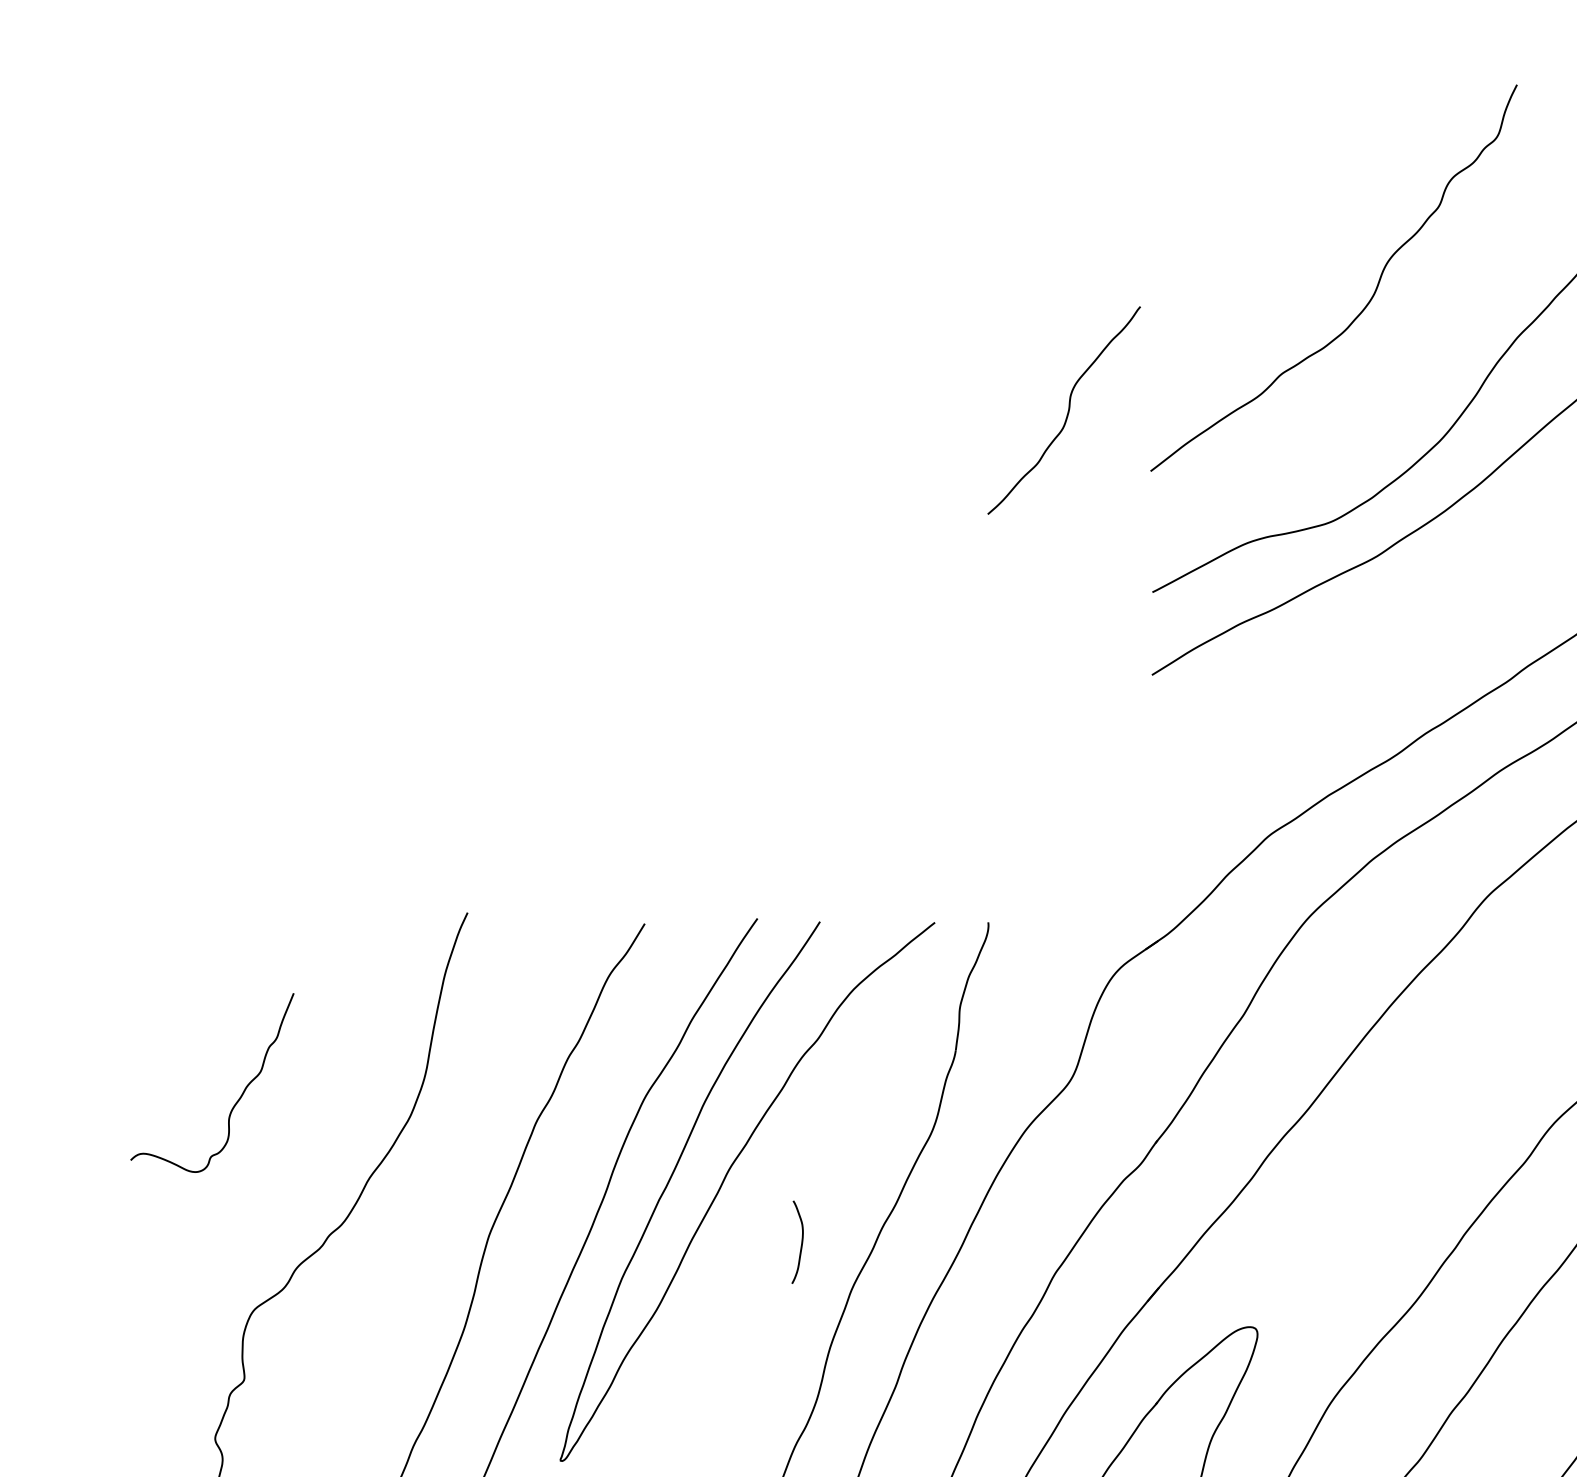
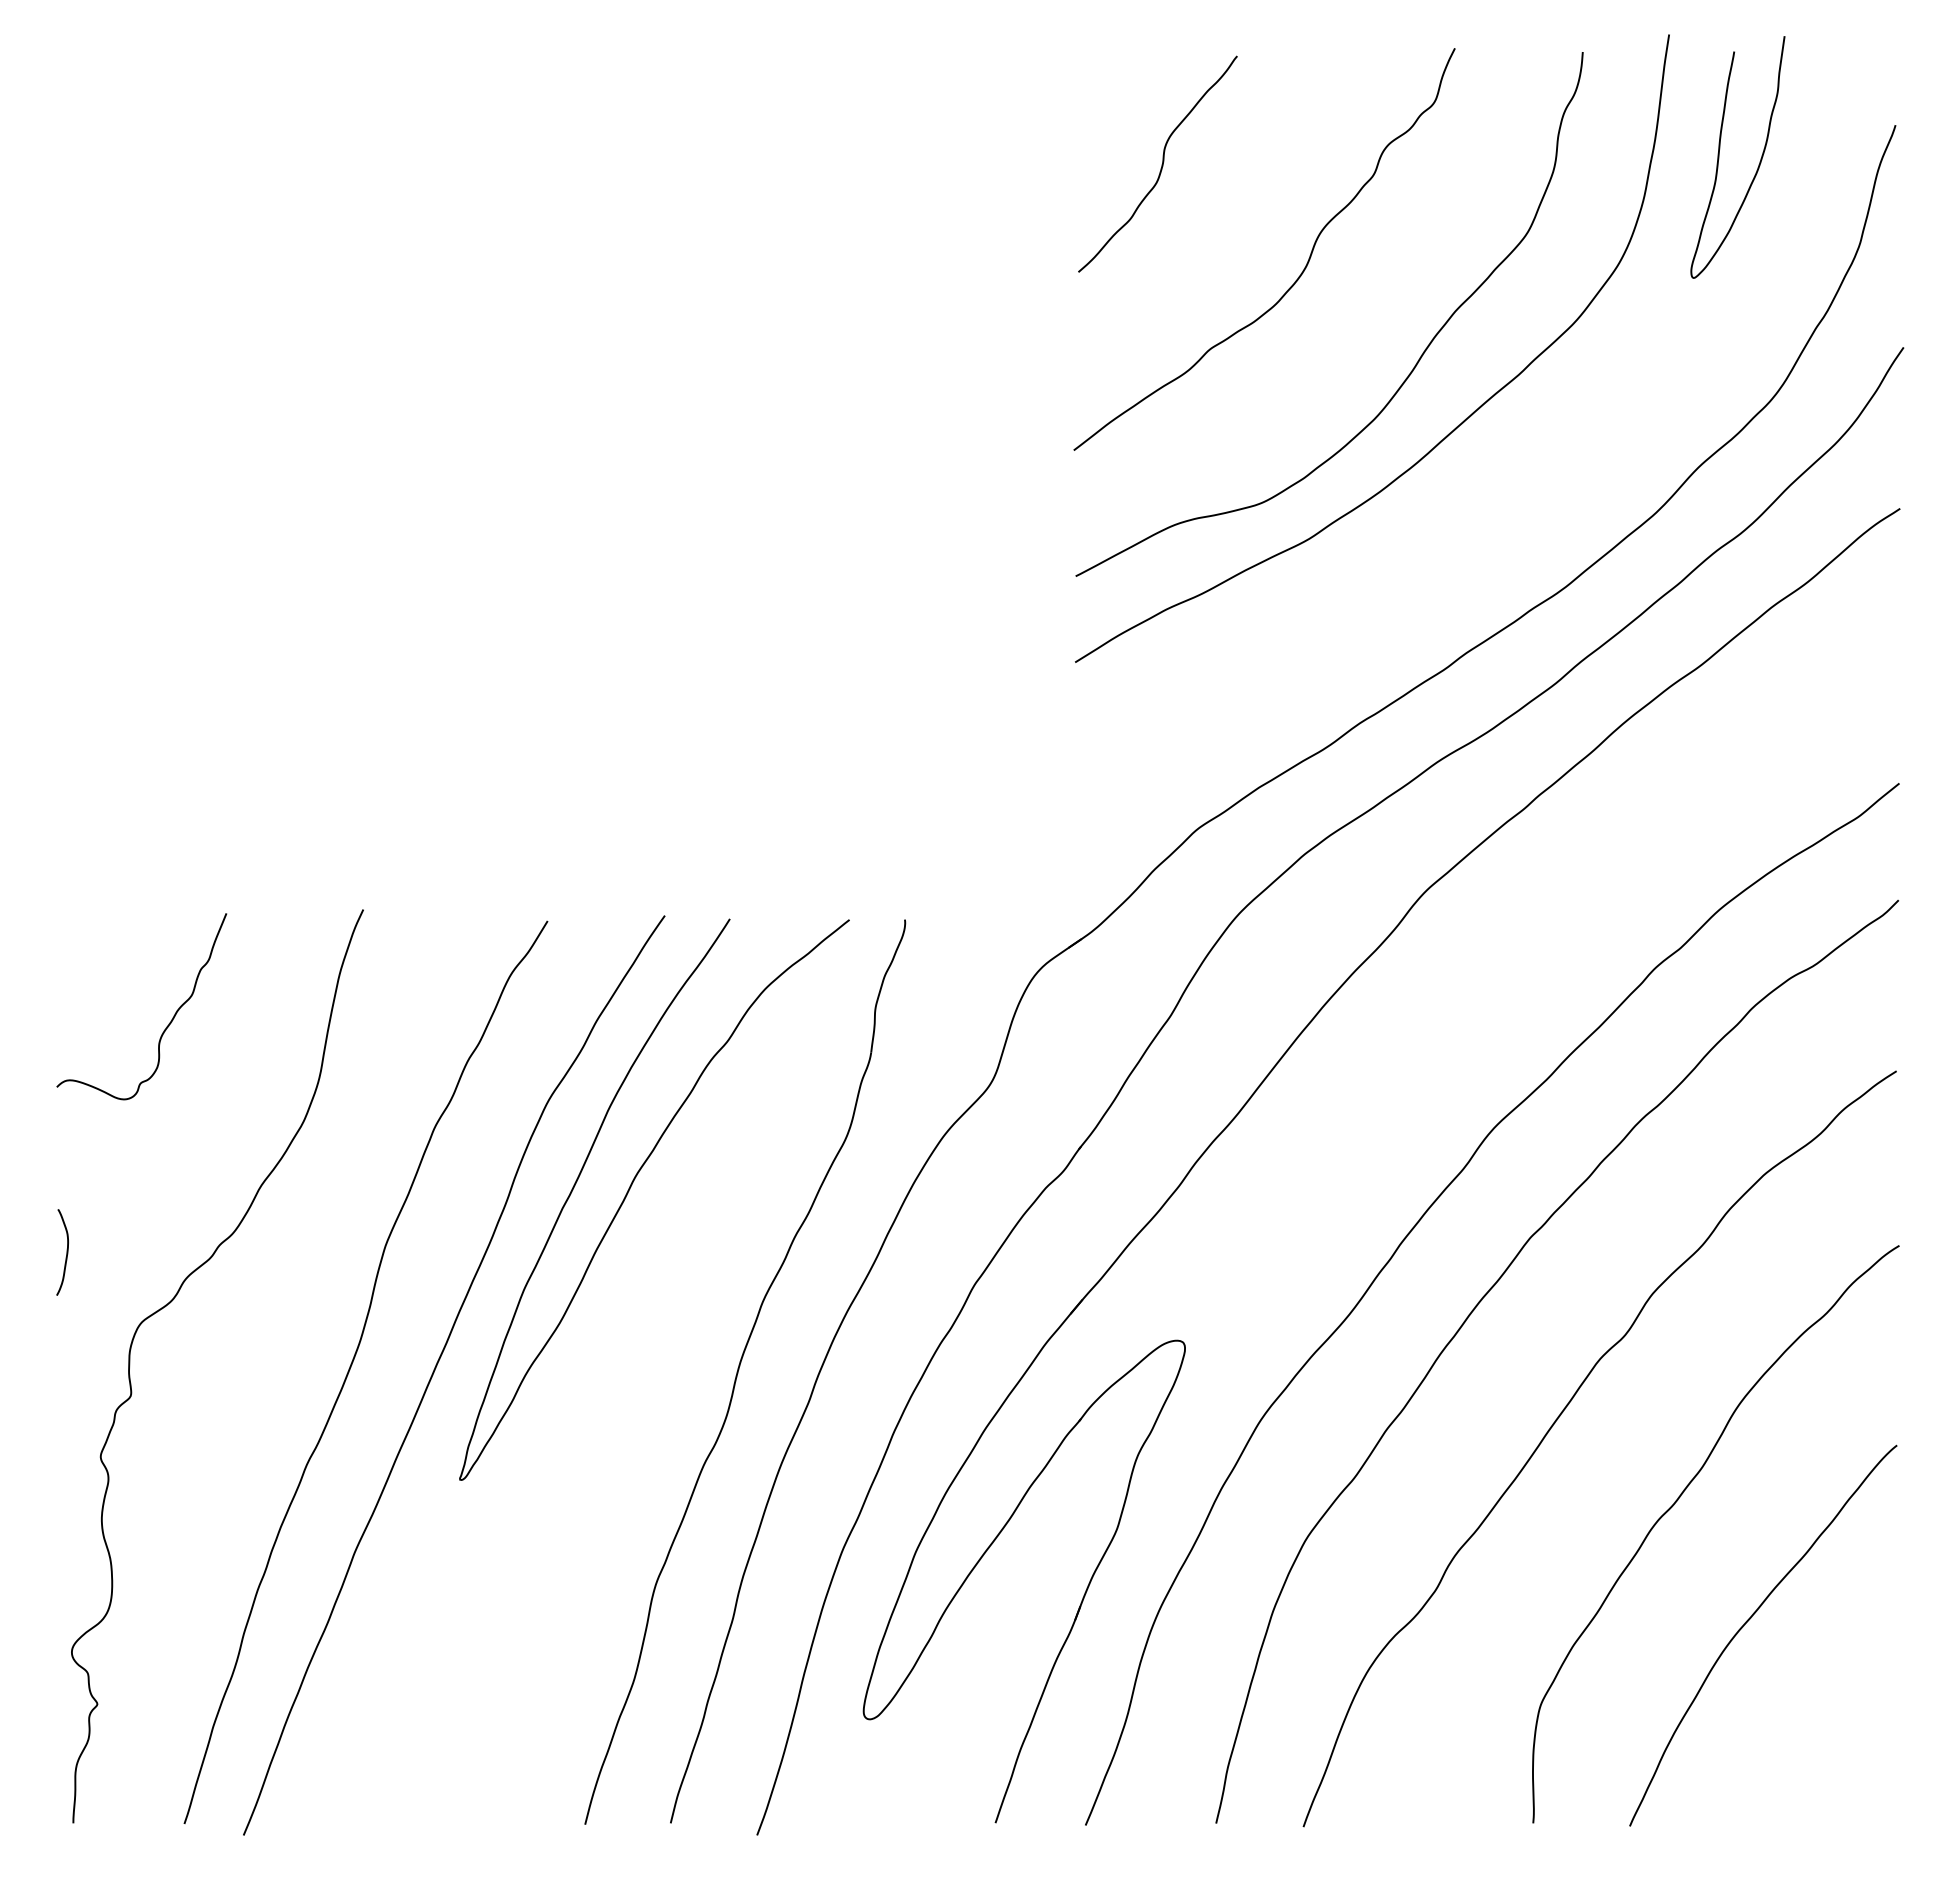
curve: (1067, 410) -> (1161, 164), moved
curve: (236, 1101) -> (166, 1026), moved
curve: (801, 1242) -> (66, 1252), moved

